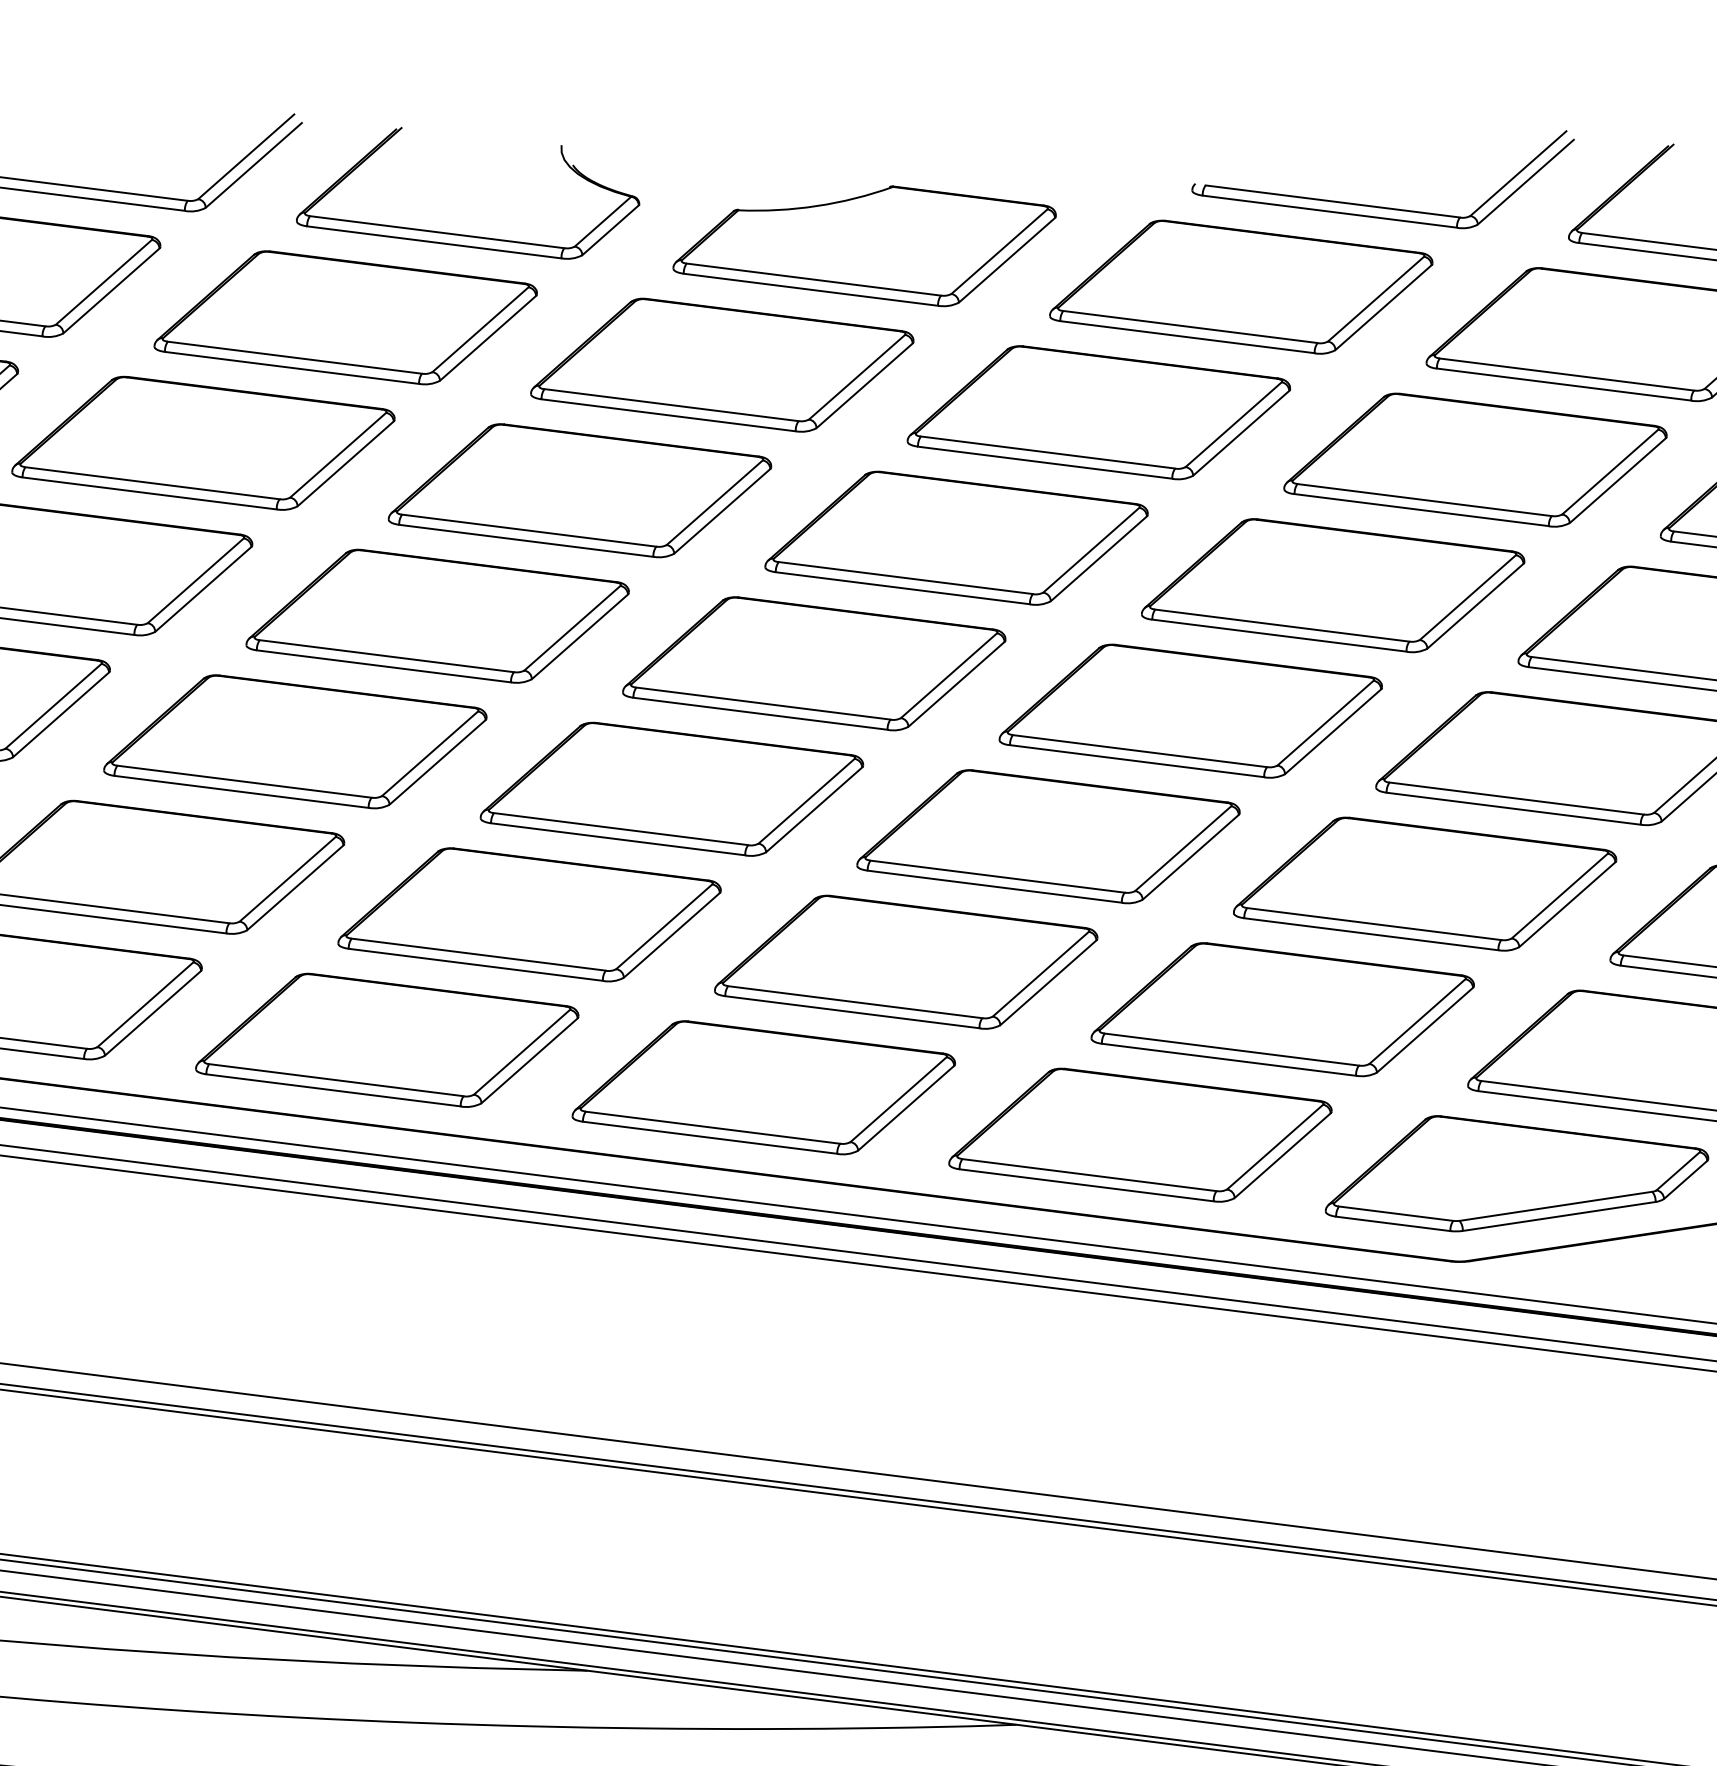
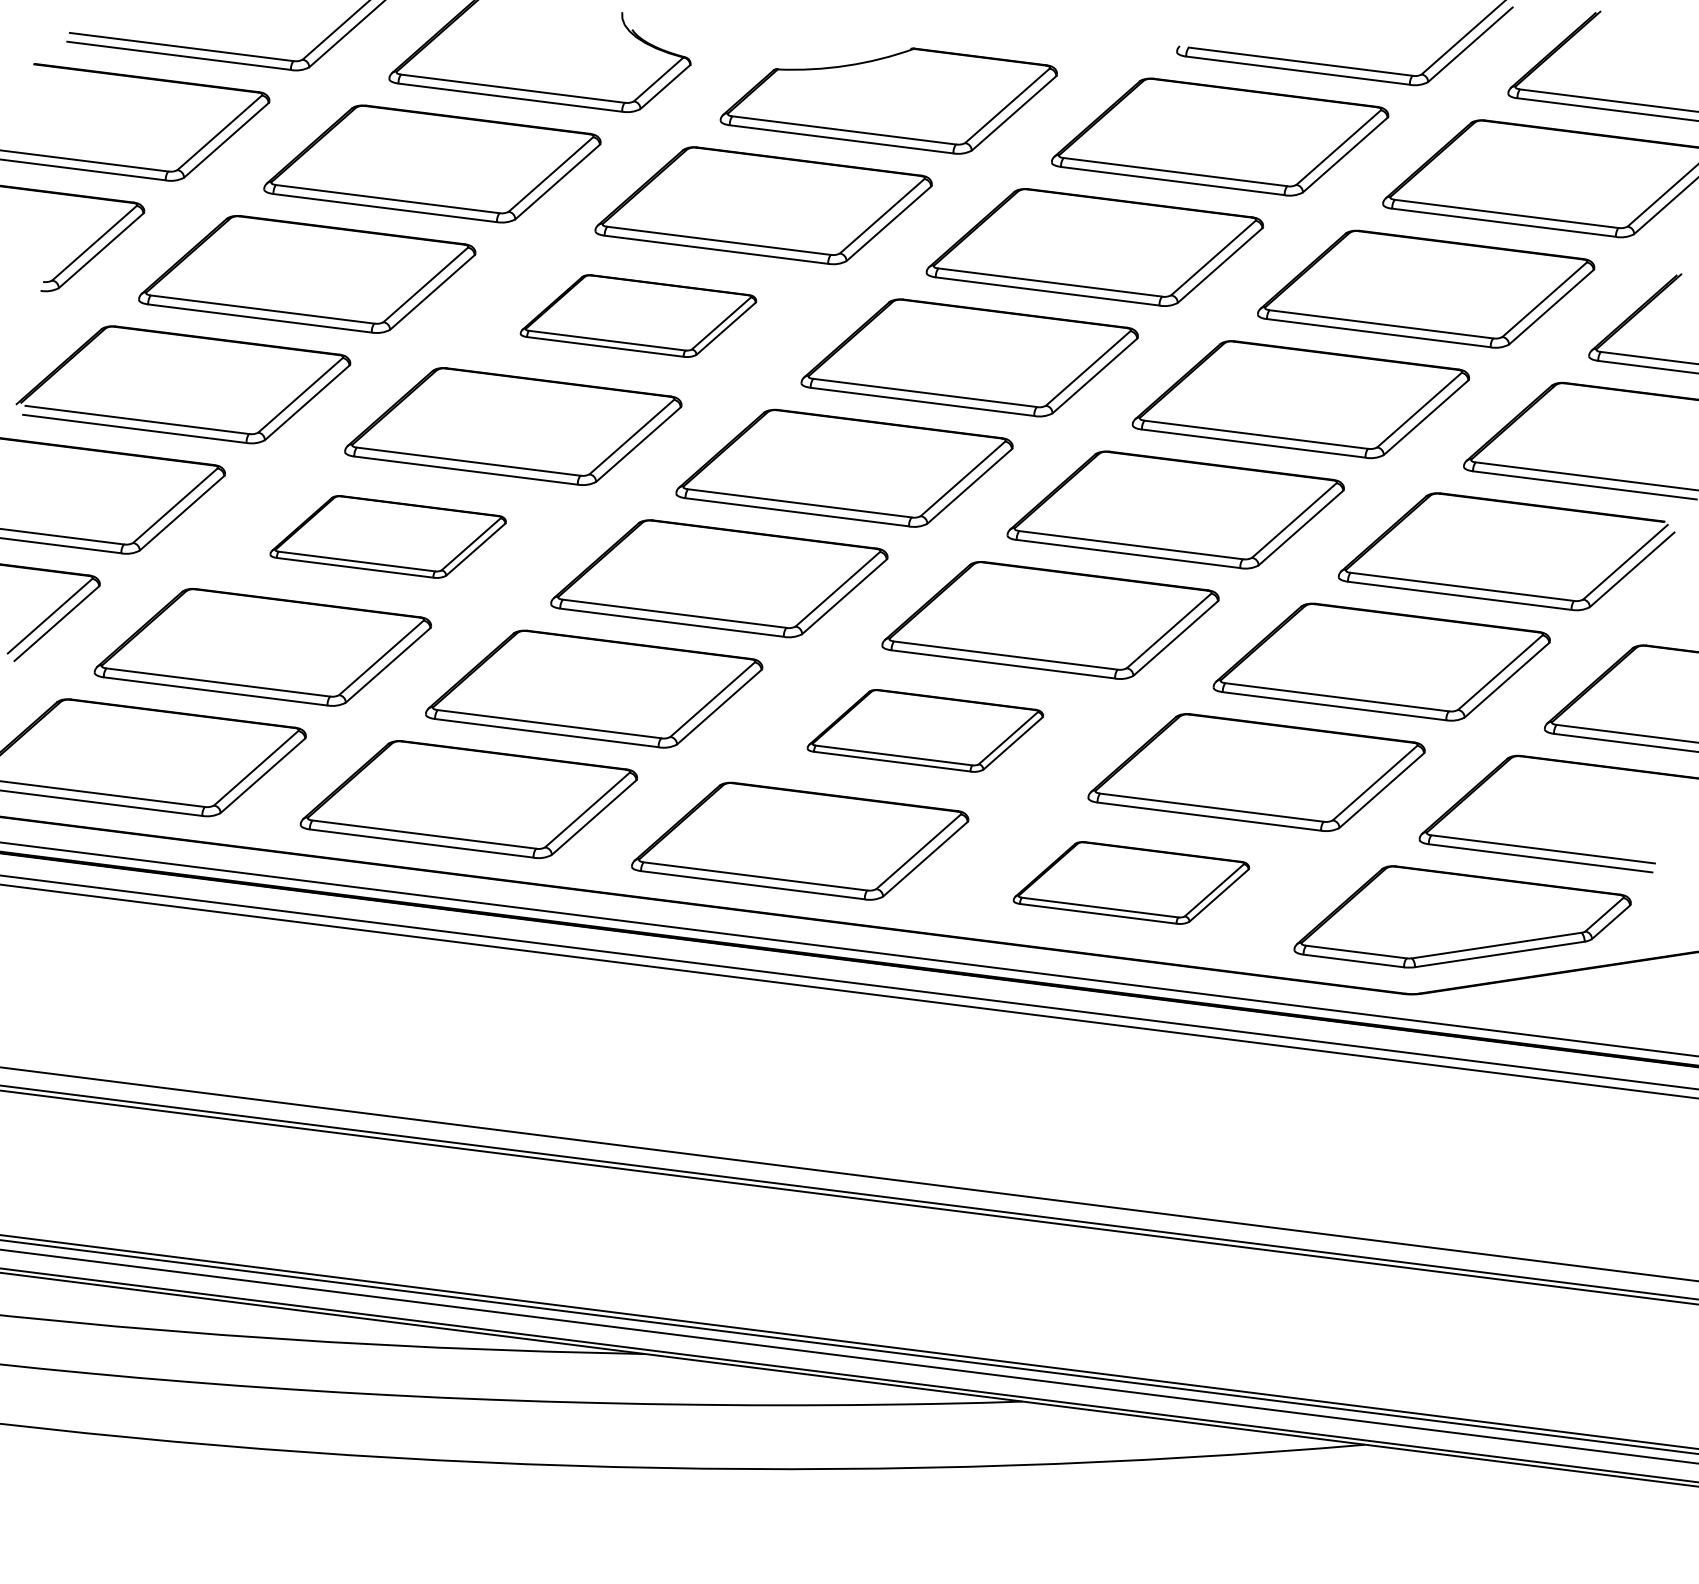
part: (580, 490) -> (638, 315), size x0.7
part: (295, 741) -> (388, 536), size x0.7
part: (906, 961) -> (925, 730), size x0.7
part: (1140, 1134) -> (1131, 882), size x0.7

